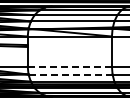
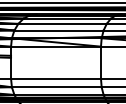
line: (70, 66) -> (56, 78), dashed -> solid
line: (70, 74) -> (56, 87), dashed -> solid

